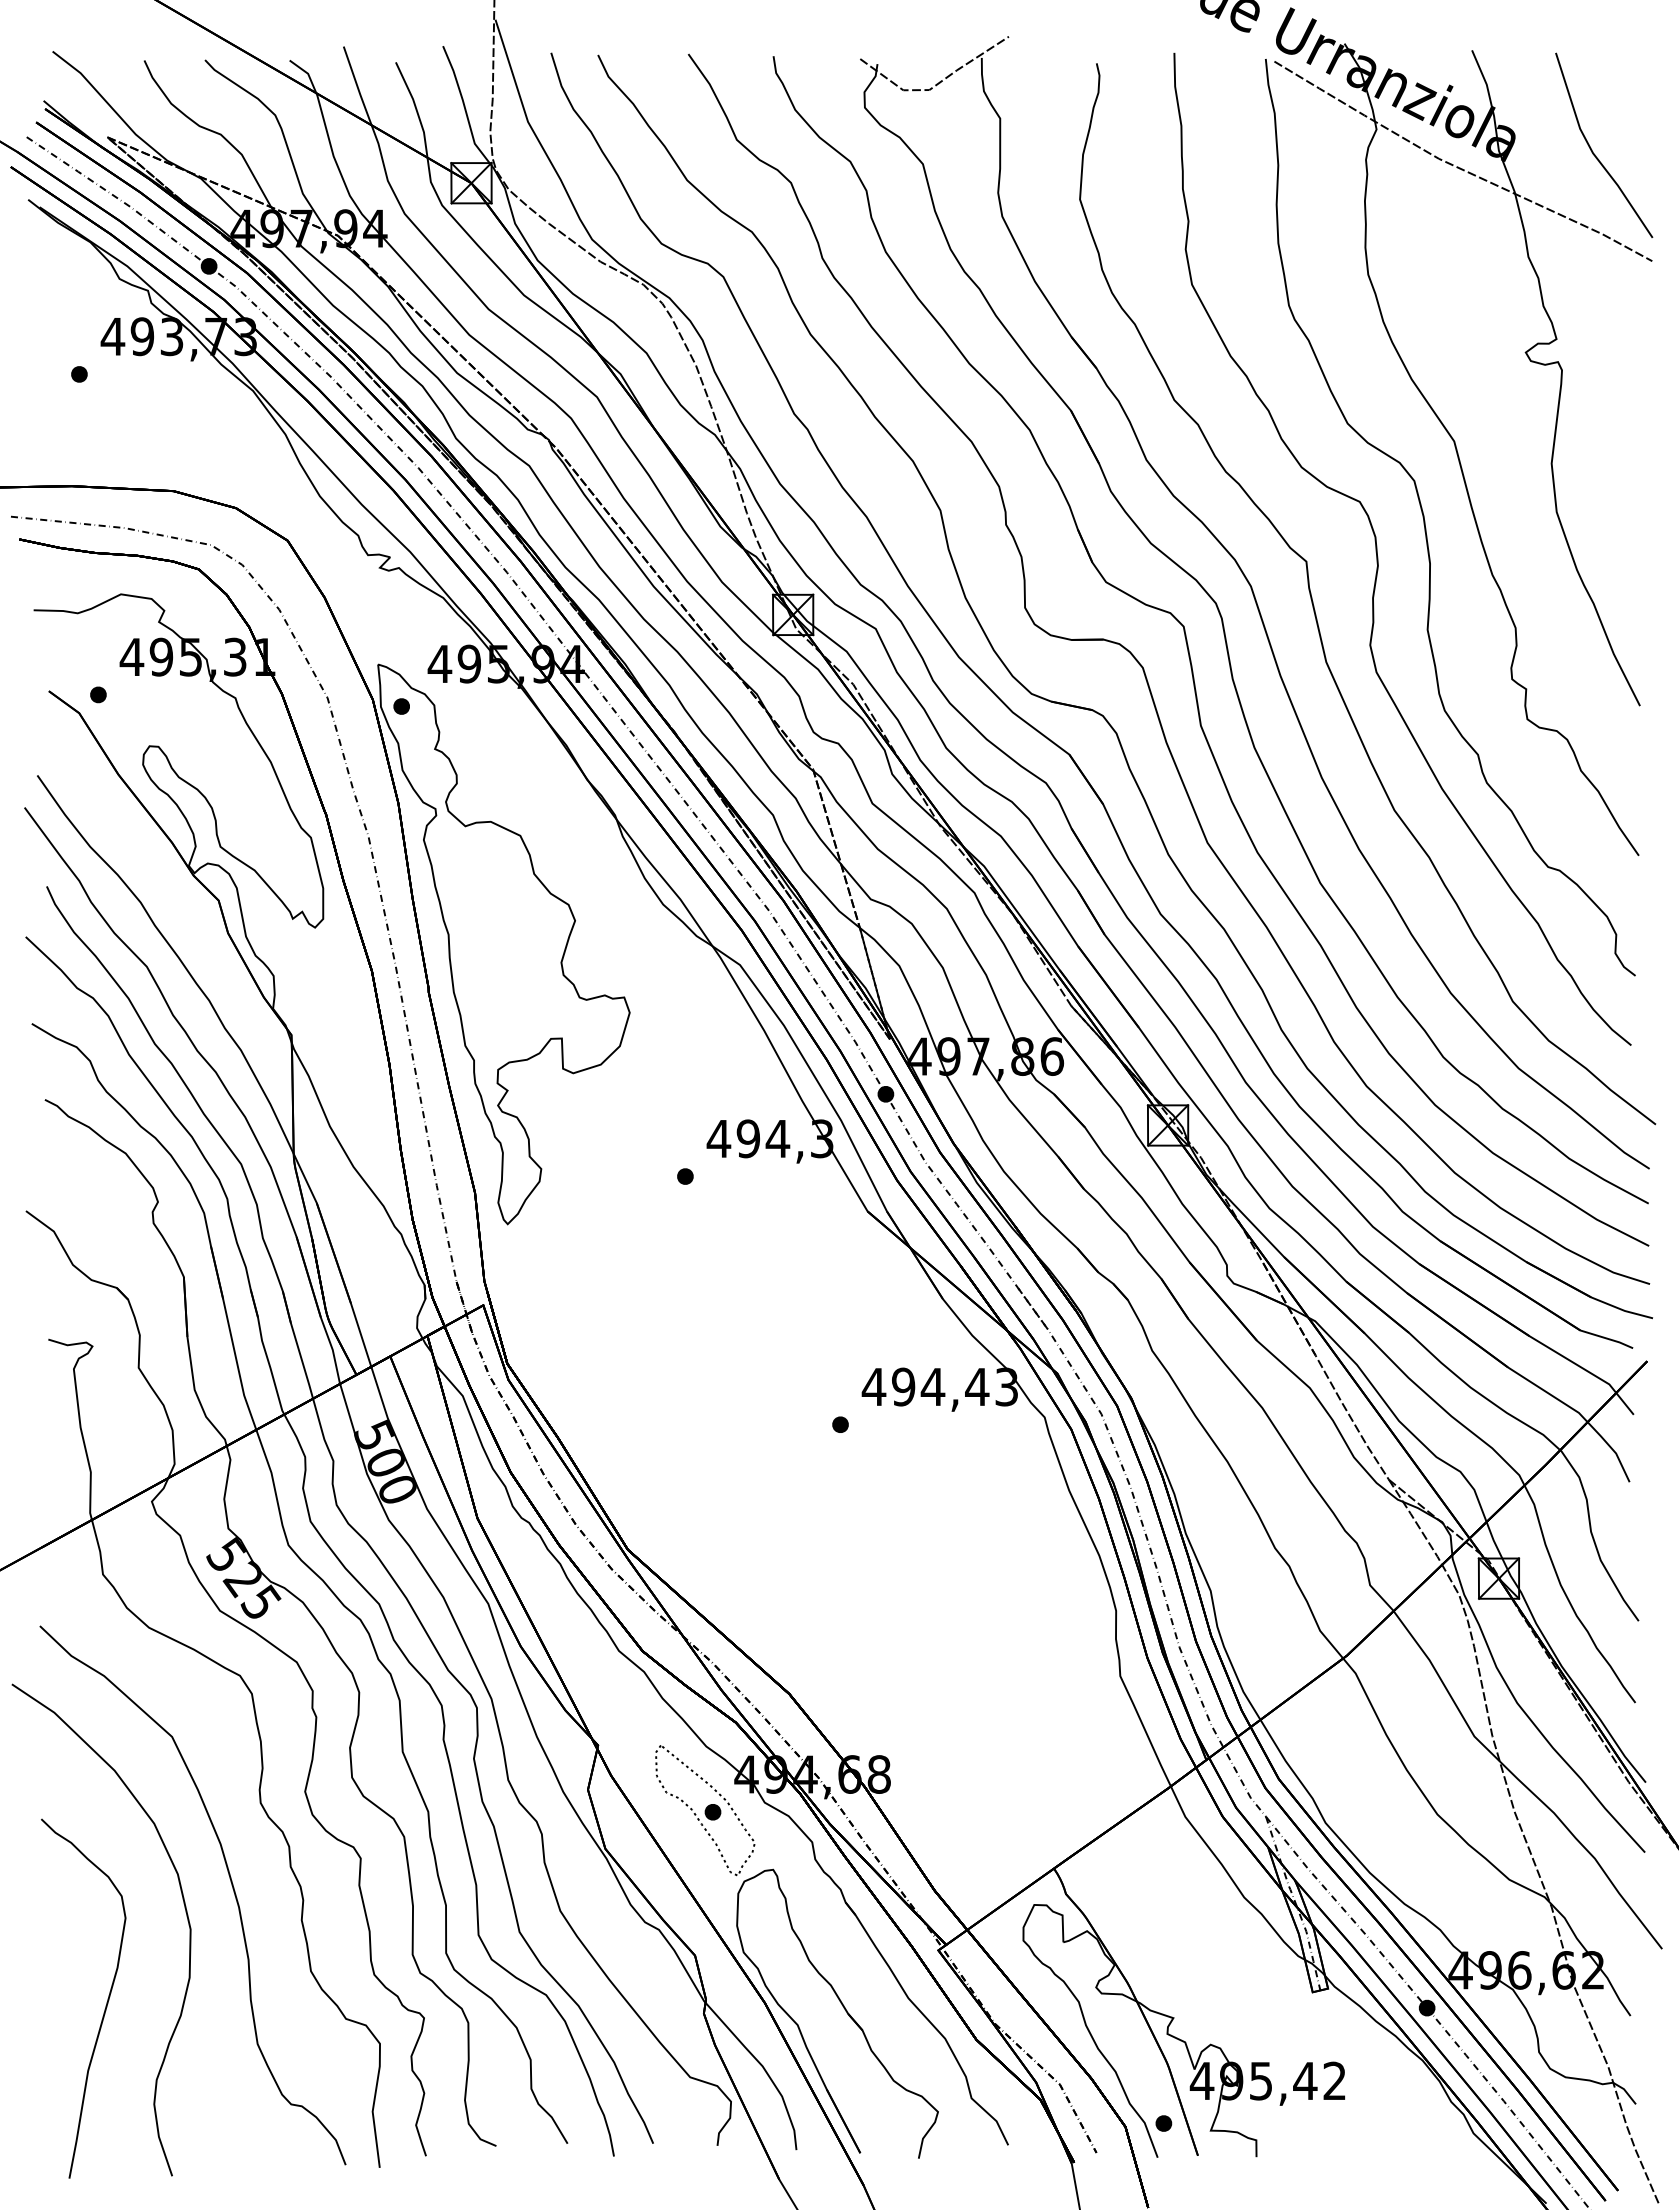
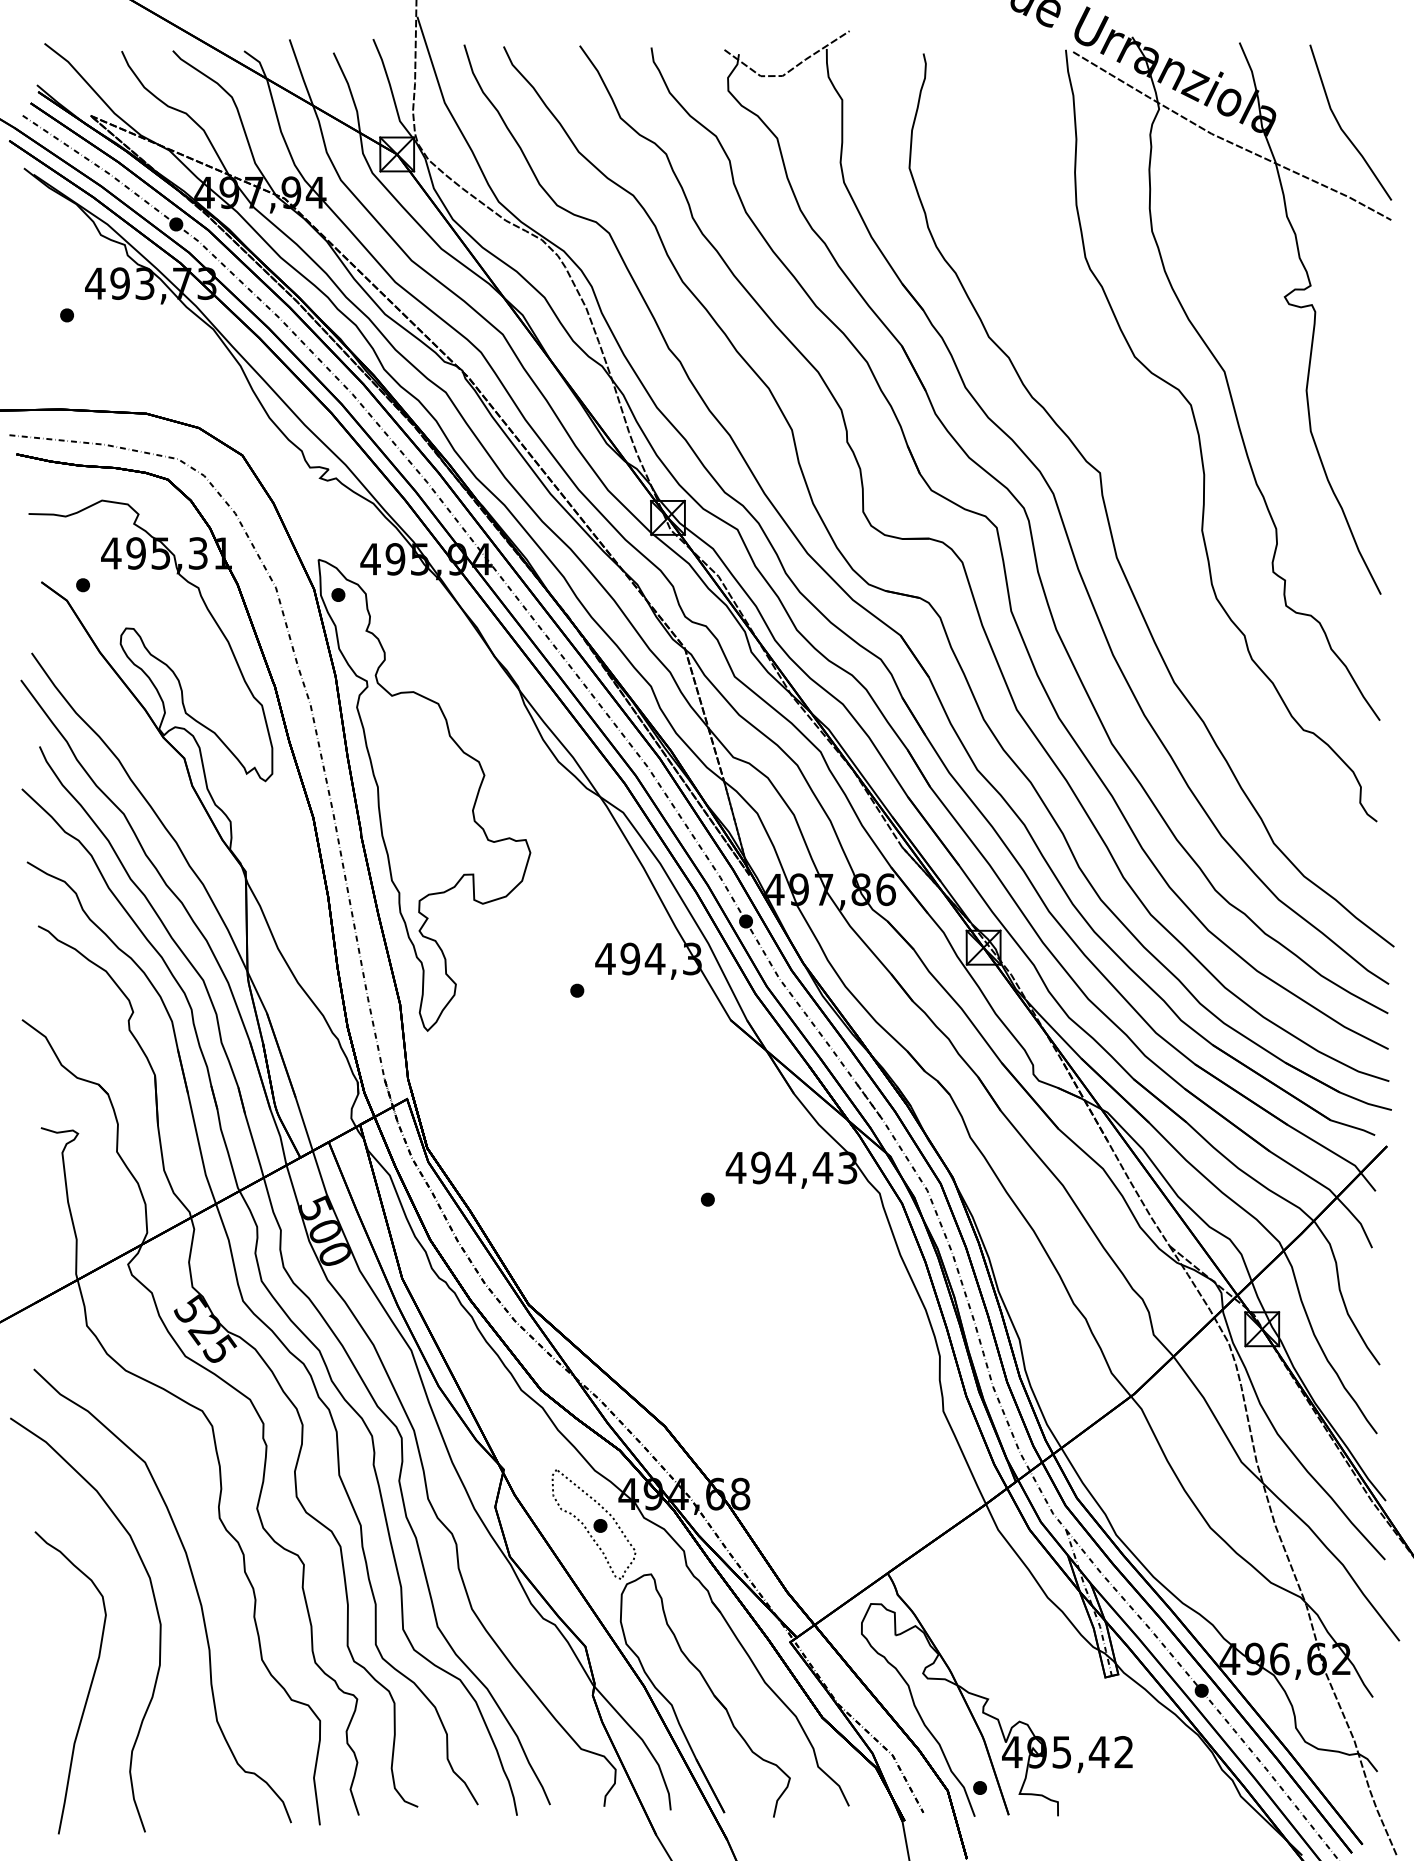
curve: (1377, 548) -> (1159, 461), removed

